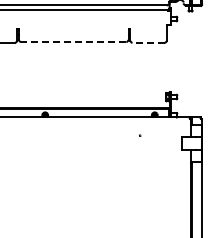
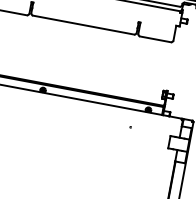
line: (73, 41) -> (83, 24), dashed -> solid
line: (148, 42) -> (155, 39), dashed -> solid

